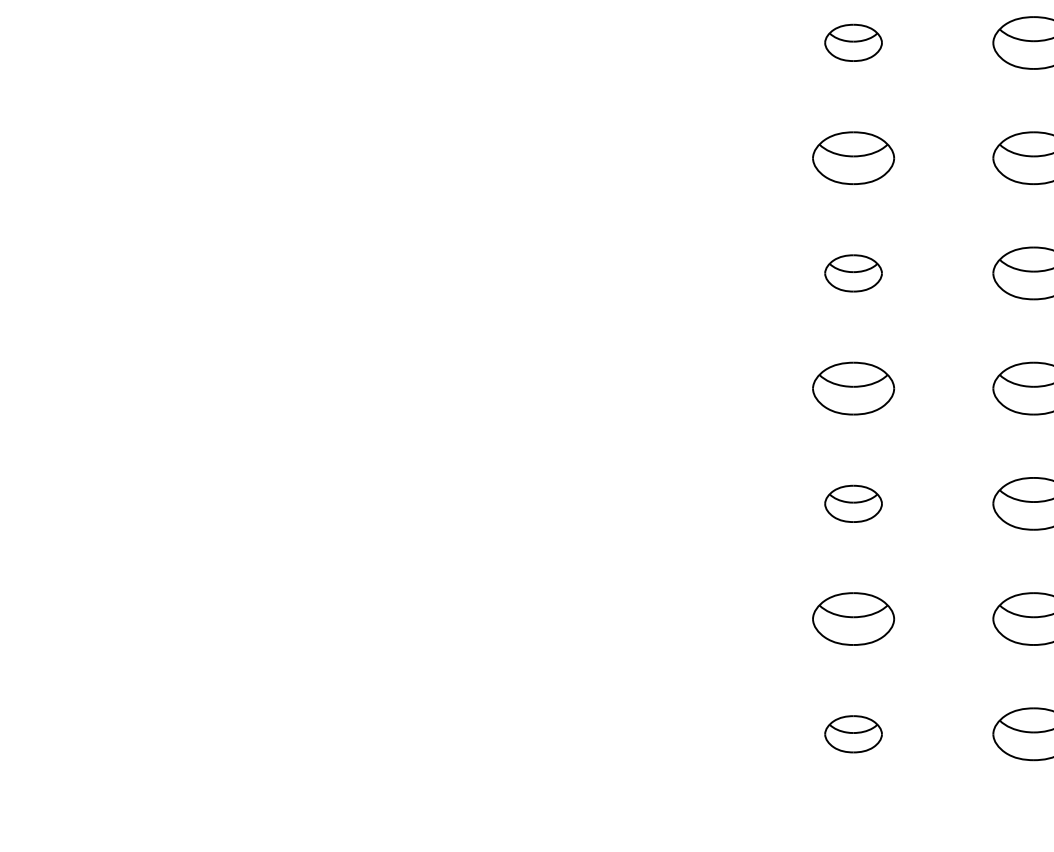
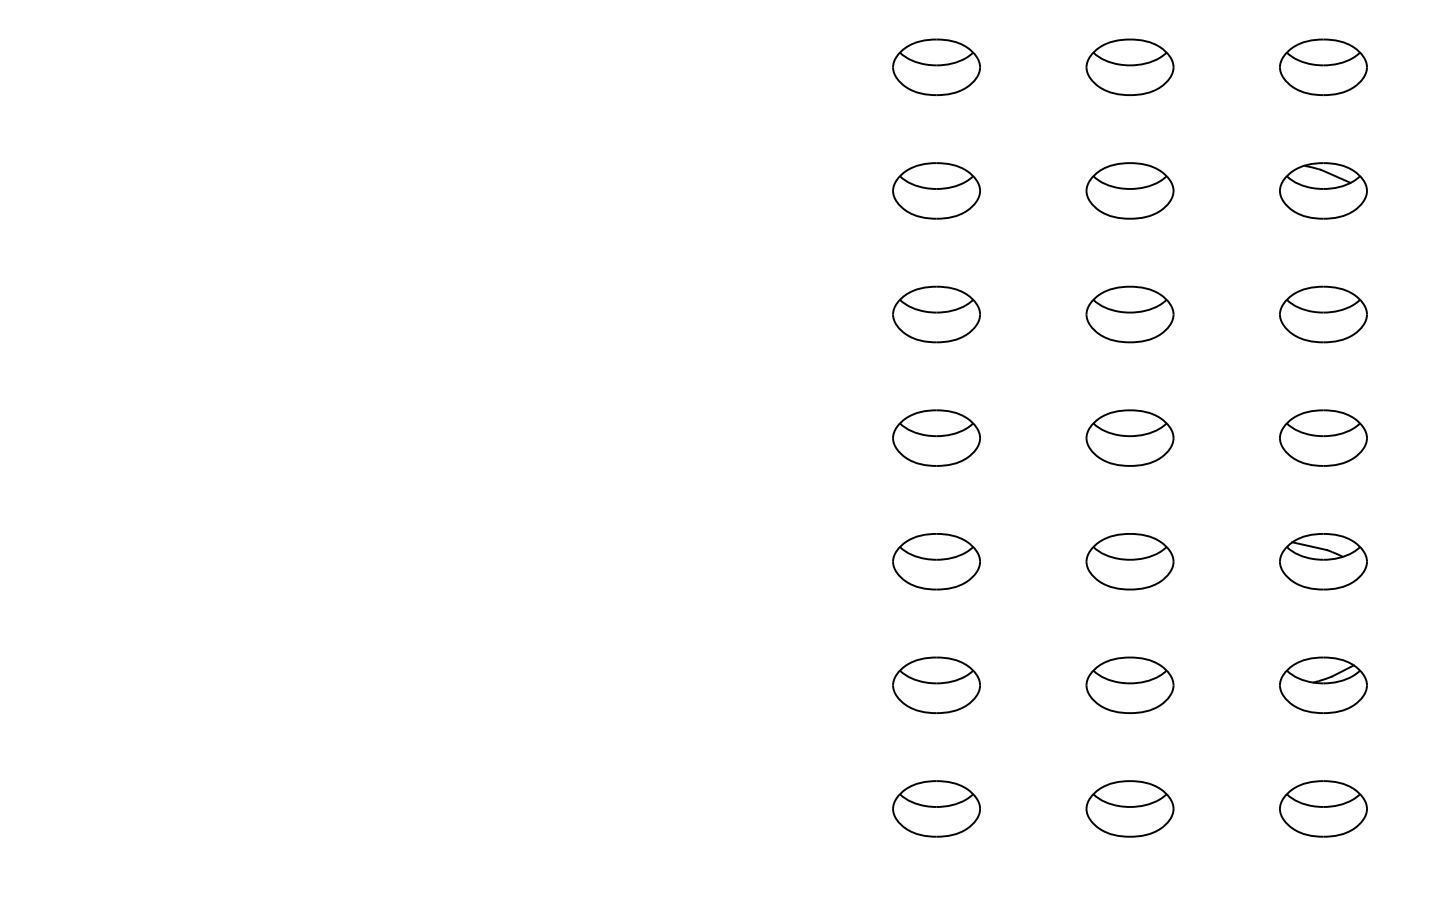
part: (853, 42) -> (936, 66), size x1.43
part: (853, 273) -> (936, 314), size x1.43
part: (853, 503) -> (936, 561), size x1.43
part: (853, 733) -> (936, 808), size x1.43

